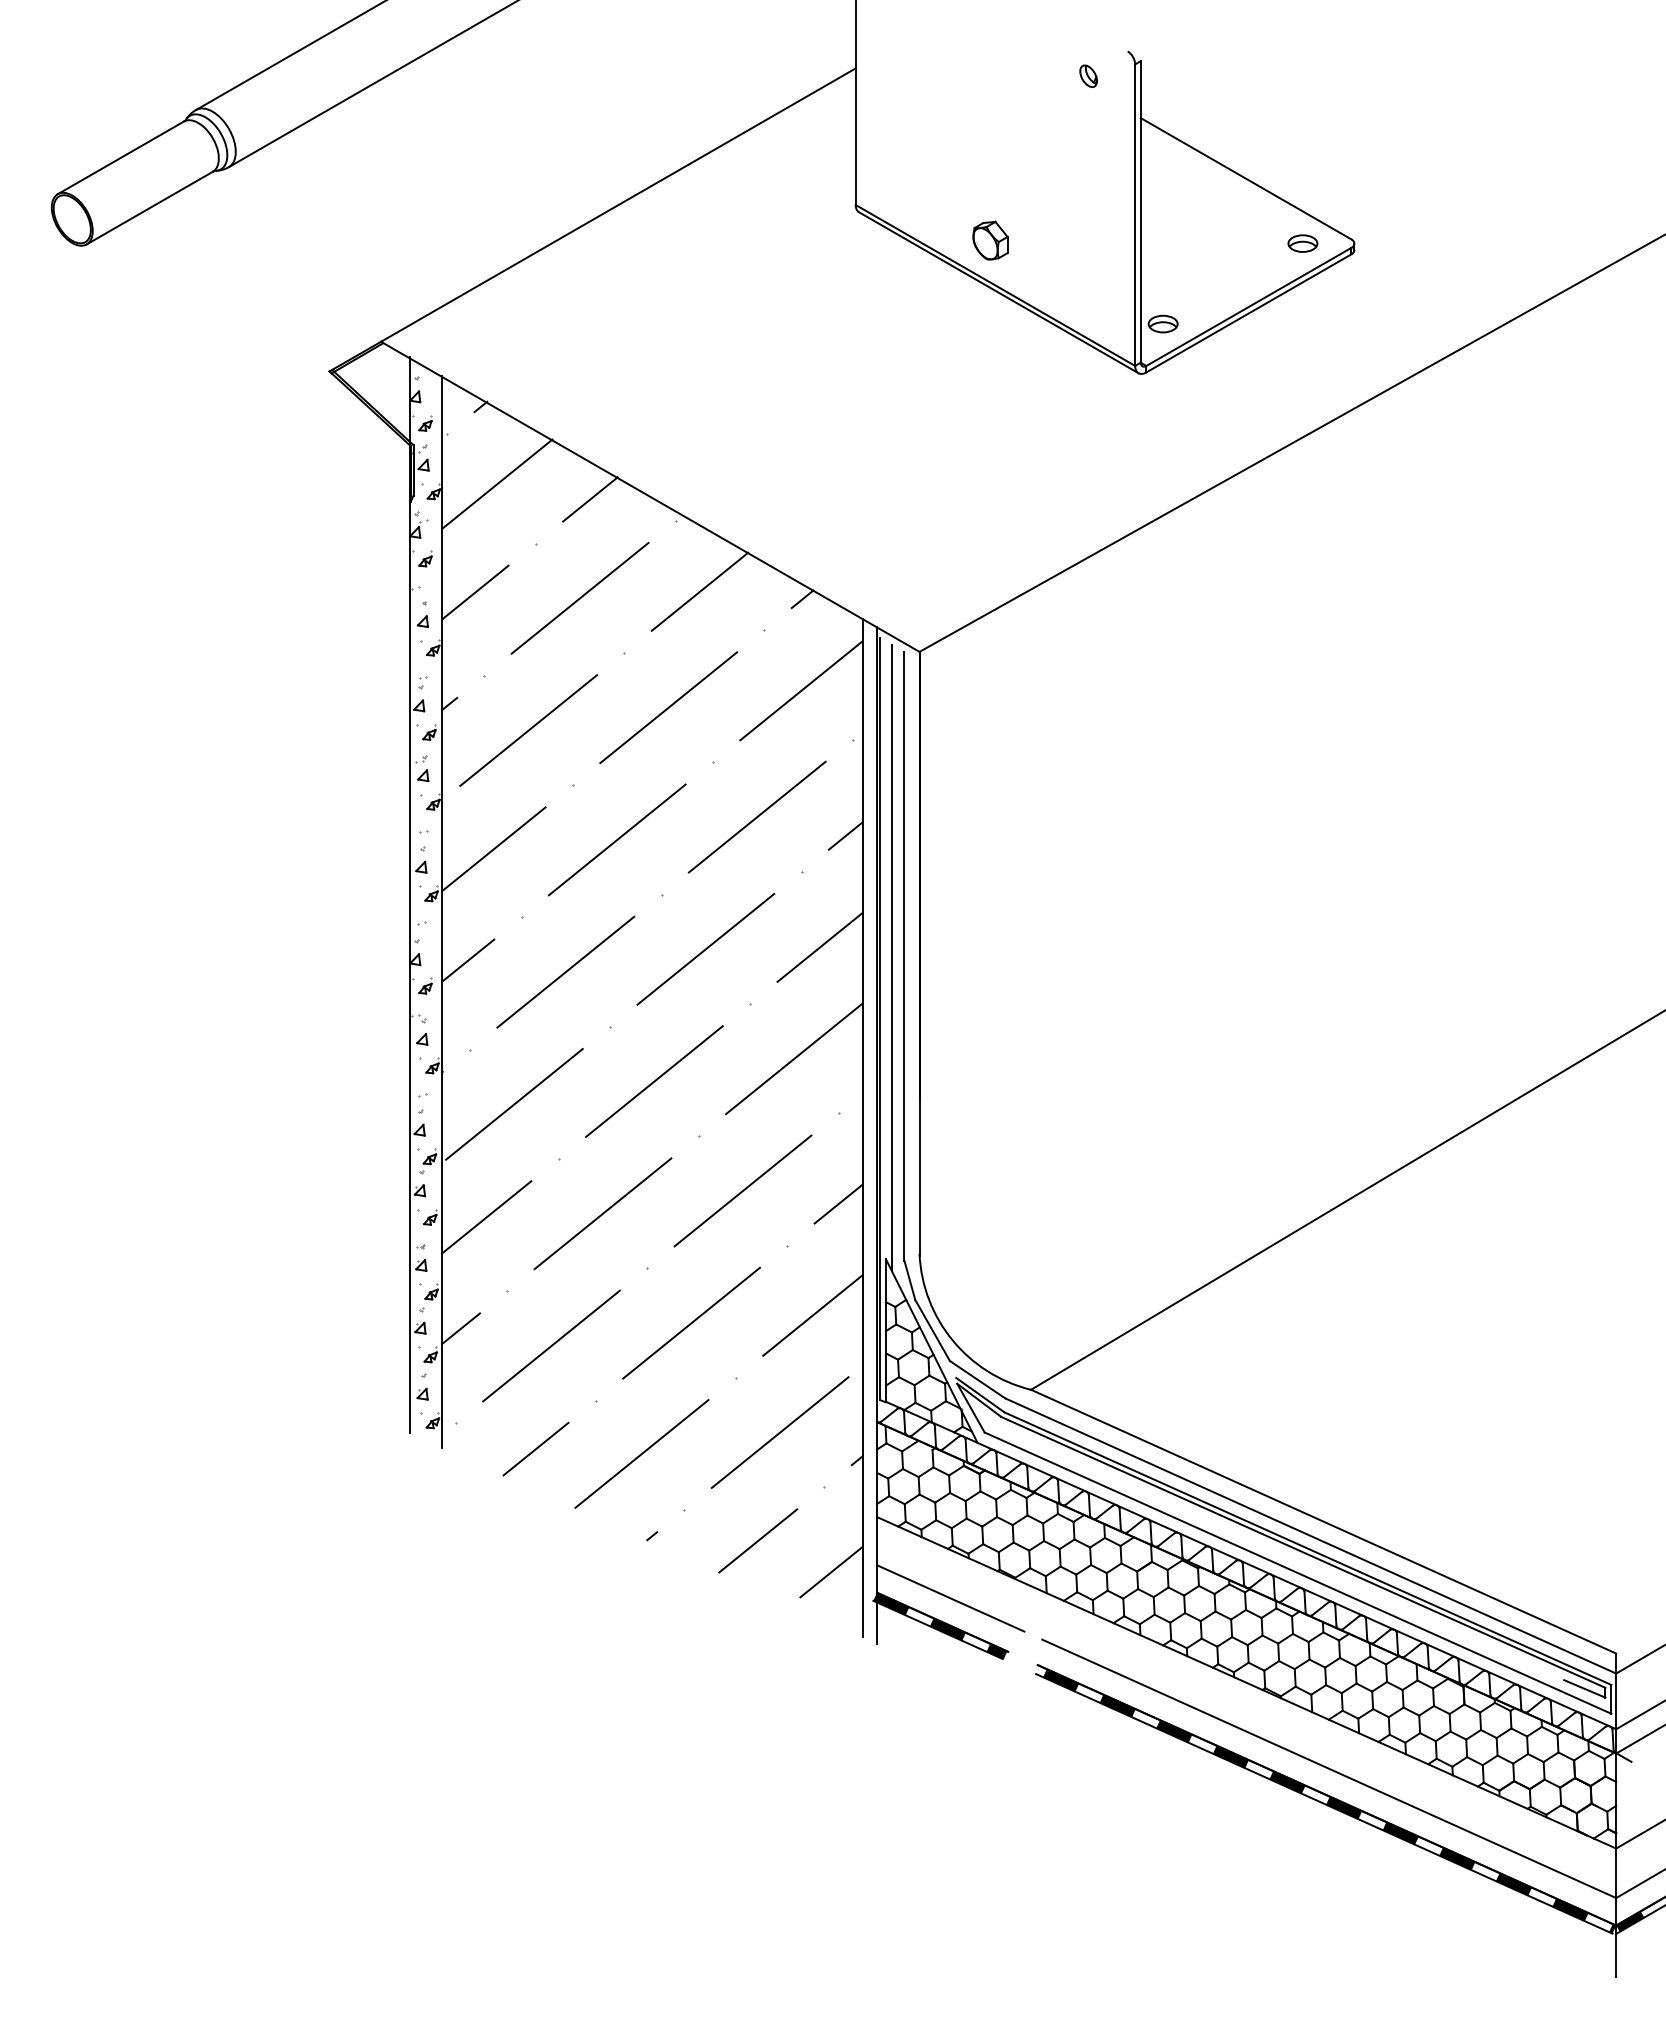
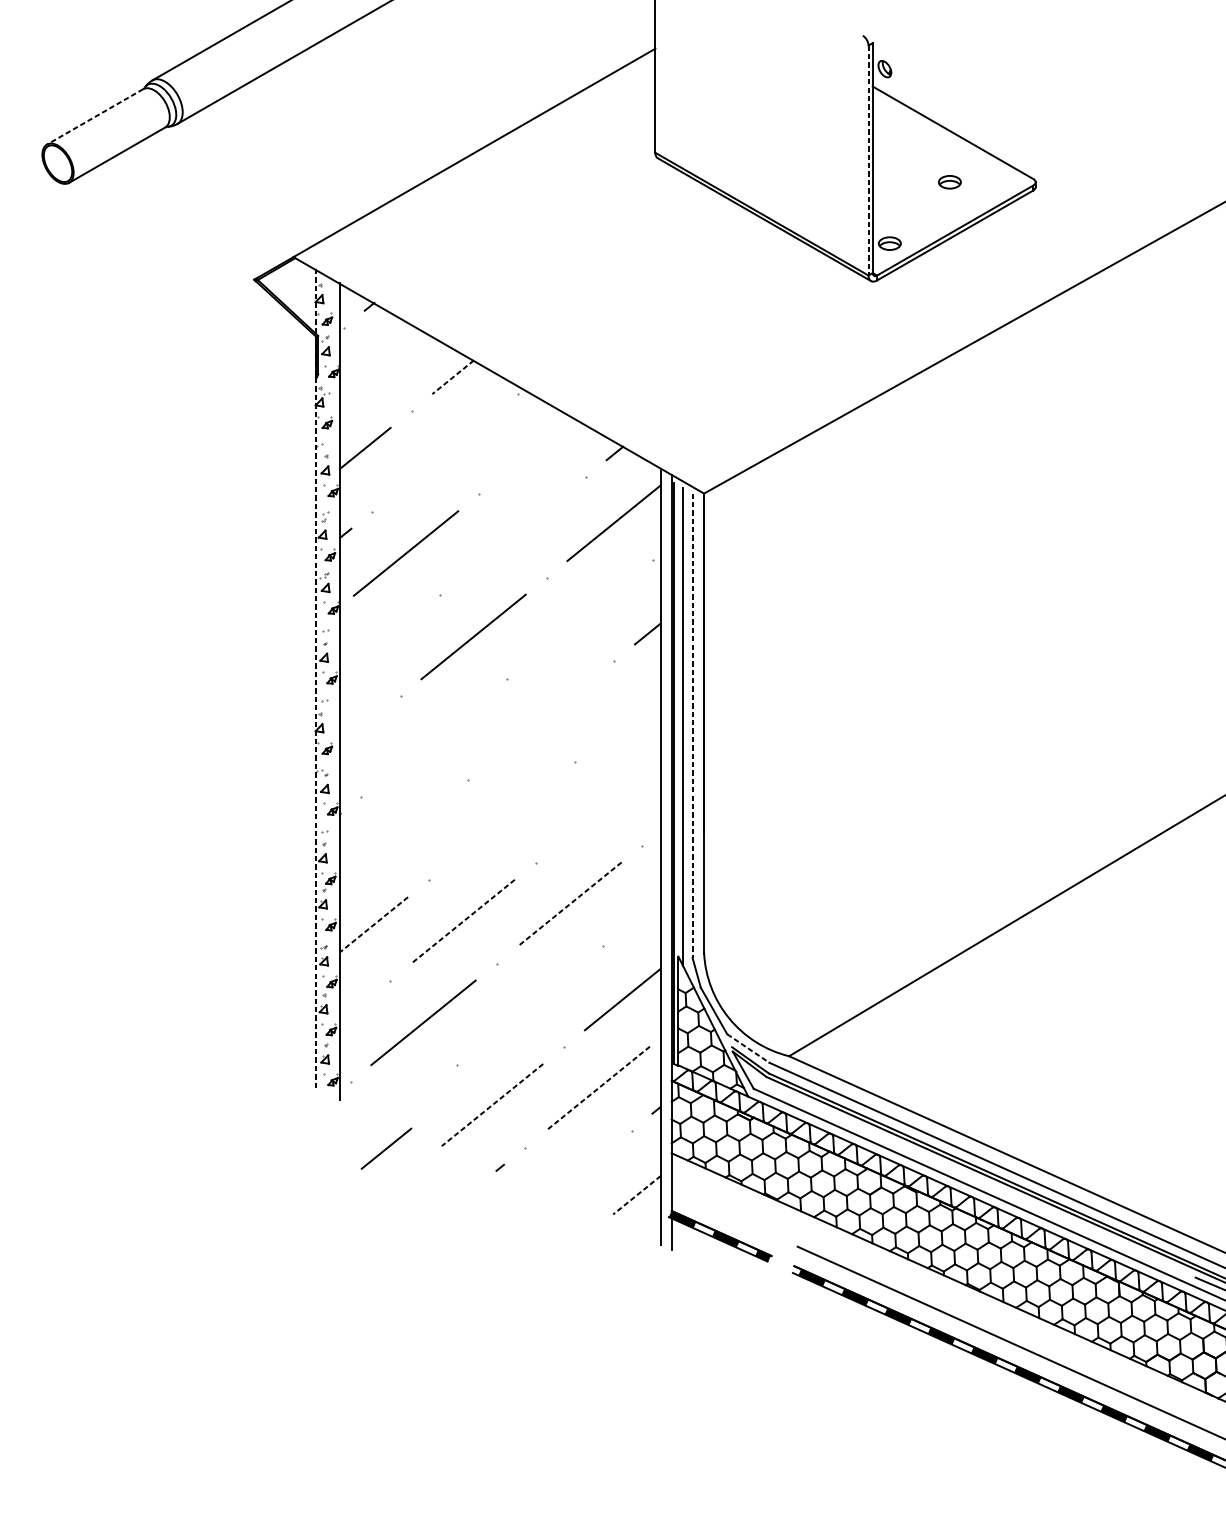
part: (1088, 75) -> (884, 68), moved
line: (120, 157) -> (94, 116), solid -> dashed
line: (1135, 215) -> (868, 160), solid -> dashed
part: (990, 240) -> (758, 179), removed
part: (1302, 243) -> (949, 182), moved
line: (497, 483) -> (382, 365), removed
line: (590, 499) -> (453, 377), solid -> dashed
line: (699, 591) -> (536, 447), removed
line: (579, 597) -> (444, 452), removed
line: (668, 707) -> (512, 535), removed
line: (756, 816) -> (579, 619), removed
line: (493, 849) -> (379, 644), removed
line: (410, 895) -> (315, 679), solid -> dashed
line: (819, 946) -> (627, 718), removed
line: (705, 948) -> (540, 719), removed
line: (904, 956) -> (692, 725), solid -> dashed
line: (468, 960) -> (360, 728), removed
line: (565, 971) -> (434, 737), removed
line: (794, 1058) -> (608, 803), removed
line: (654, 1081) -> (501, 821), removed
line: (514, 1104) -> (395, 838), removed
line: (743, 1190) -> (569, 904), solid -> dashed
line: (838, 1203) -> (642, 914), removed
line: (602, 1213) -> (462, 921), solid -> dashed
line: (486, 1217) -> (373, 924), solid -> dashed
line: (691, 1322) -> (530, 1004), removed
line: (460, 1328) -> (354, 1009), removed
line: (978, 1379) -> (749, 1048), solid -> dashed
line: (780, 1432) -> (598, 1088), solid -> dashed
line: (535, 1448) -> (386, 1148), moved
line: (642, 1453) -> (492, 1104), solid -> dashed
line: (758, 1540) -> (581, 1171), removed
line: (831, 1572) -> (636, 1195), solid -> dashed
line: (950, 1598) -> (727, 1215), removed

